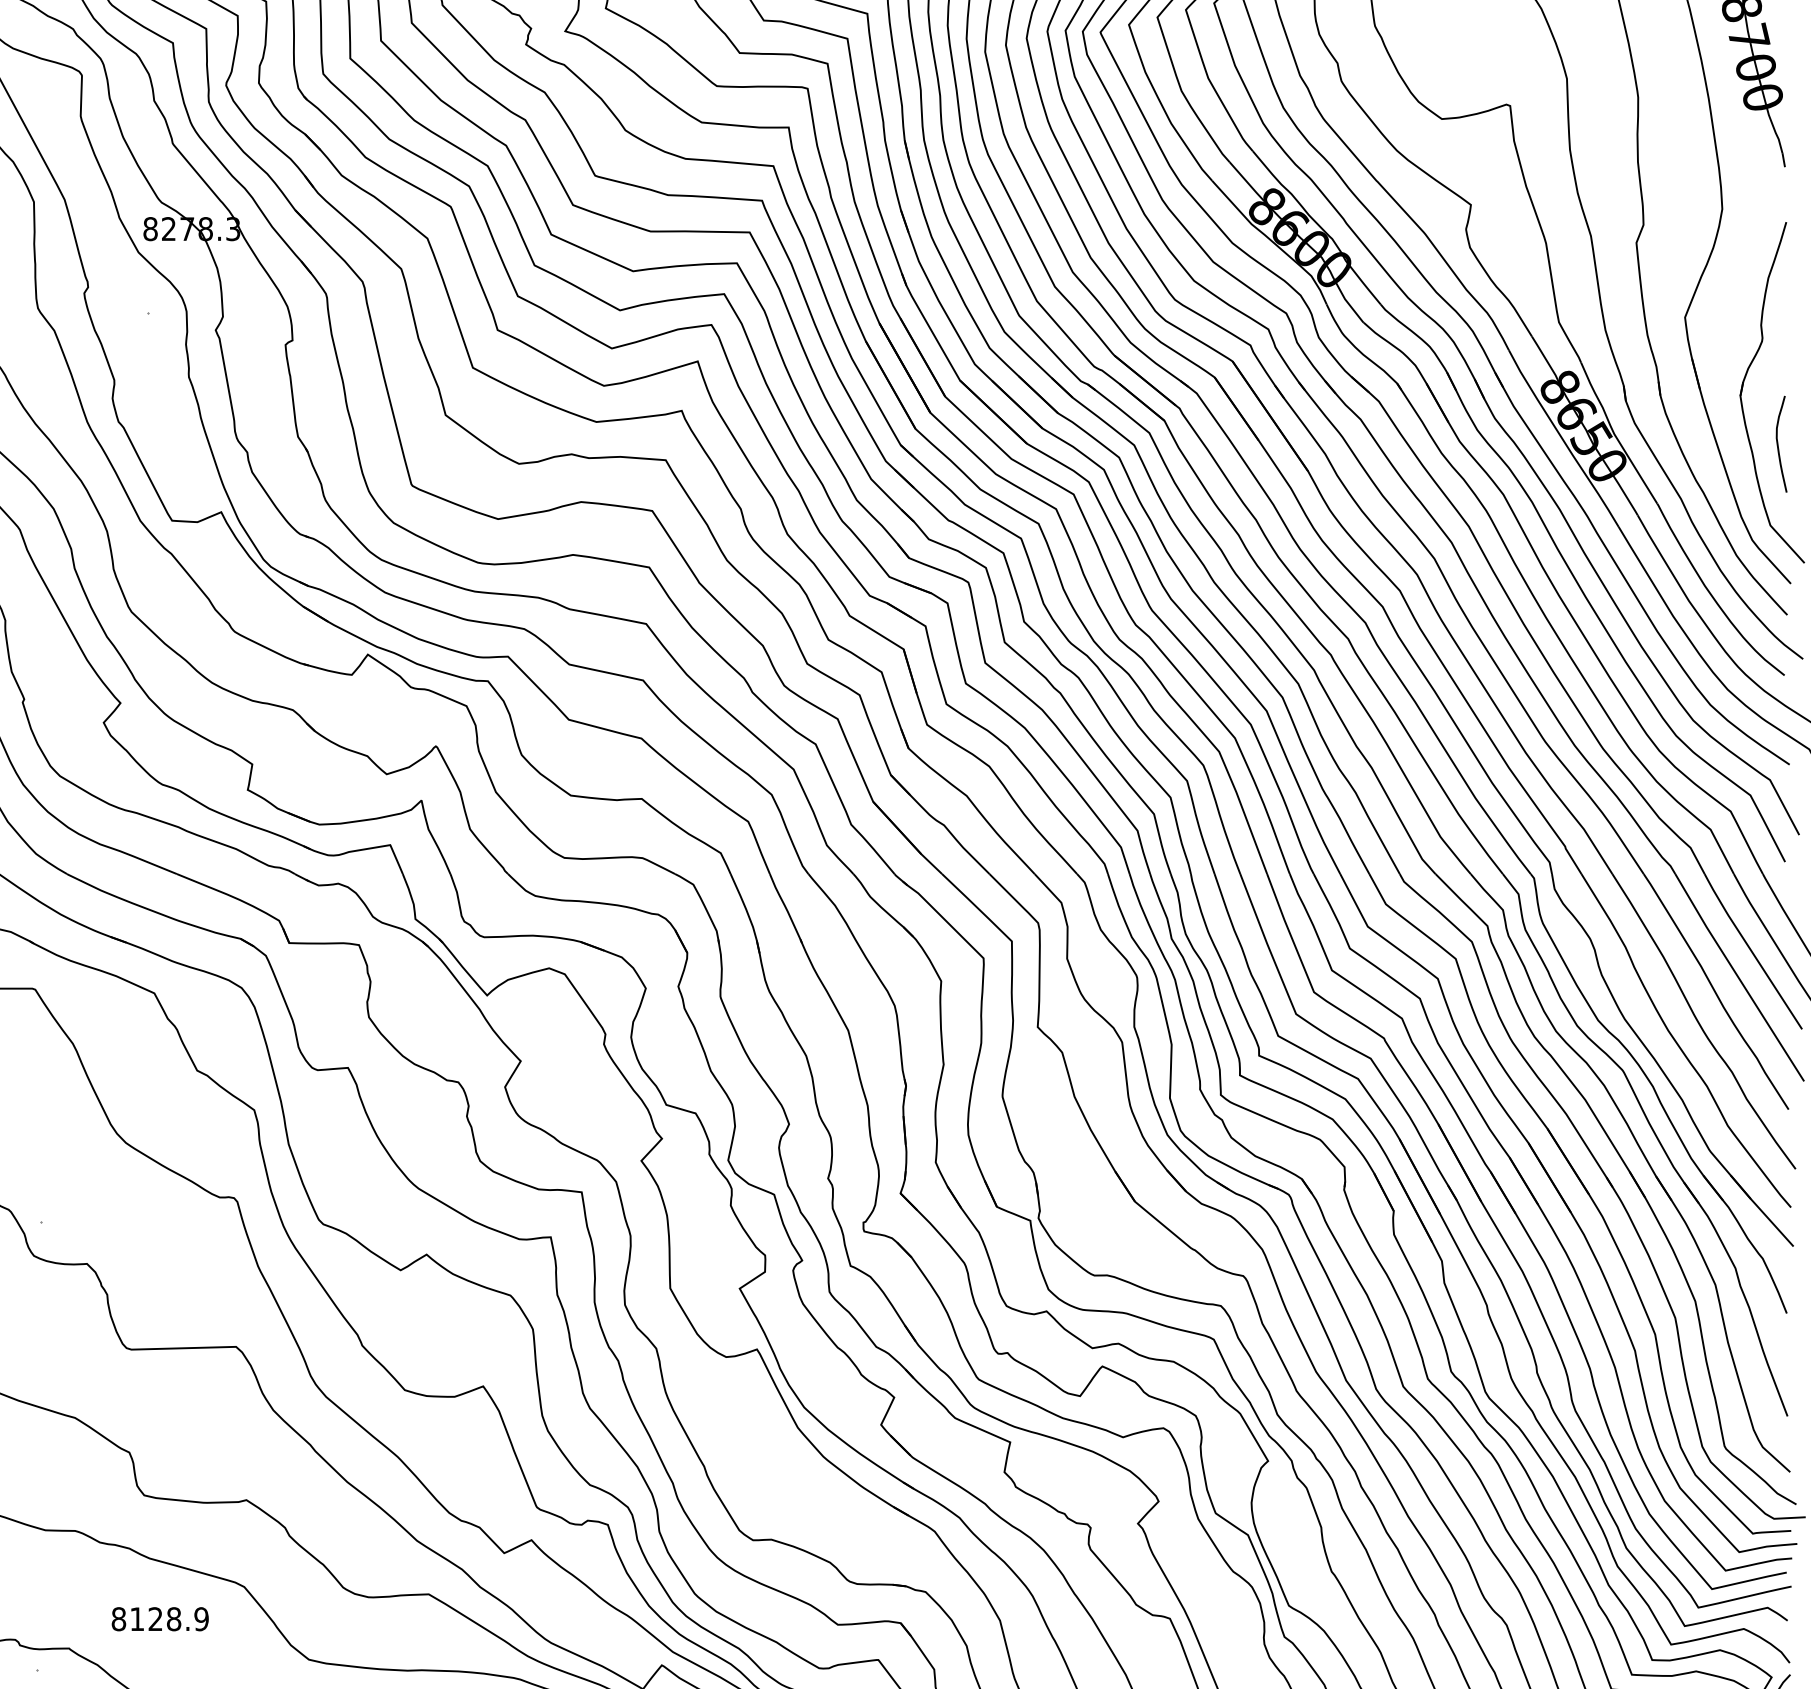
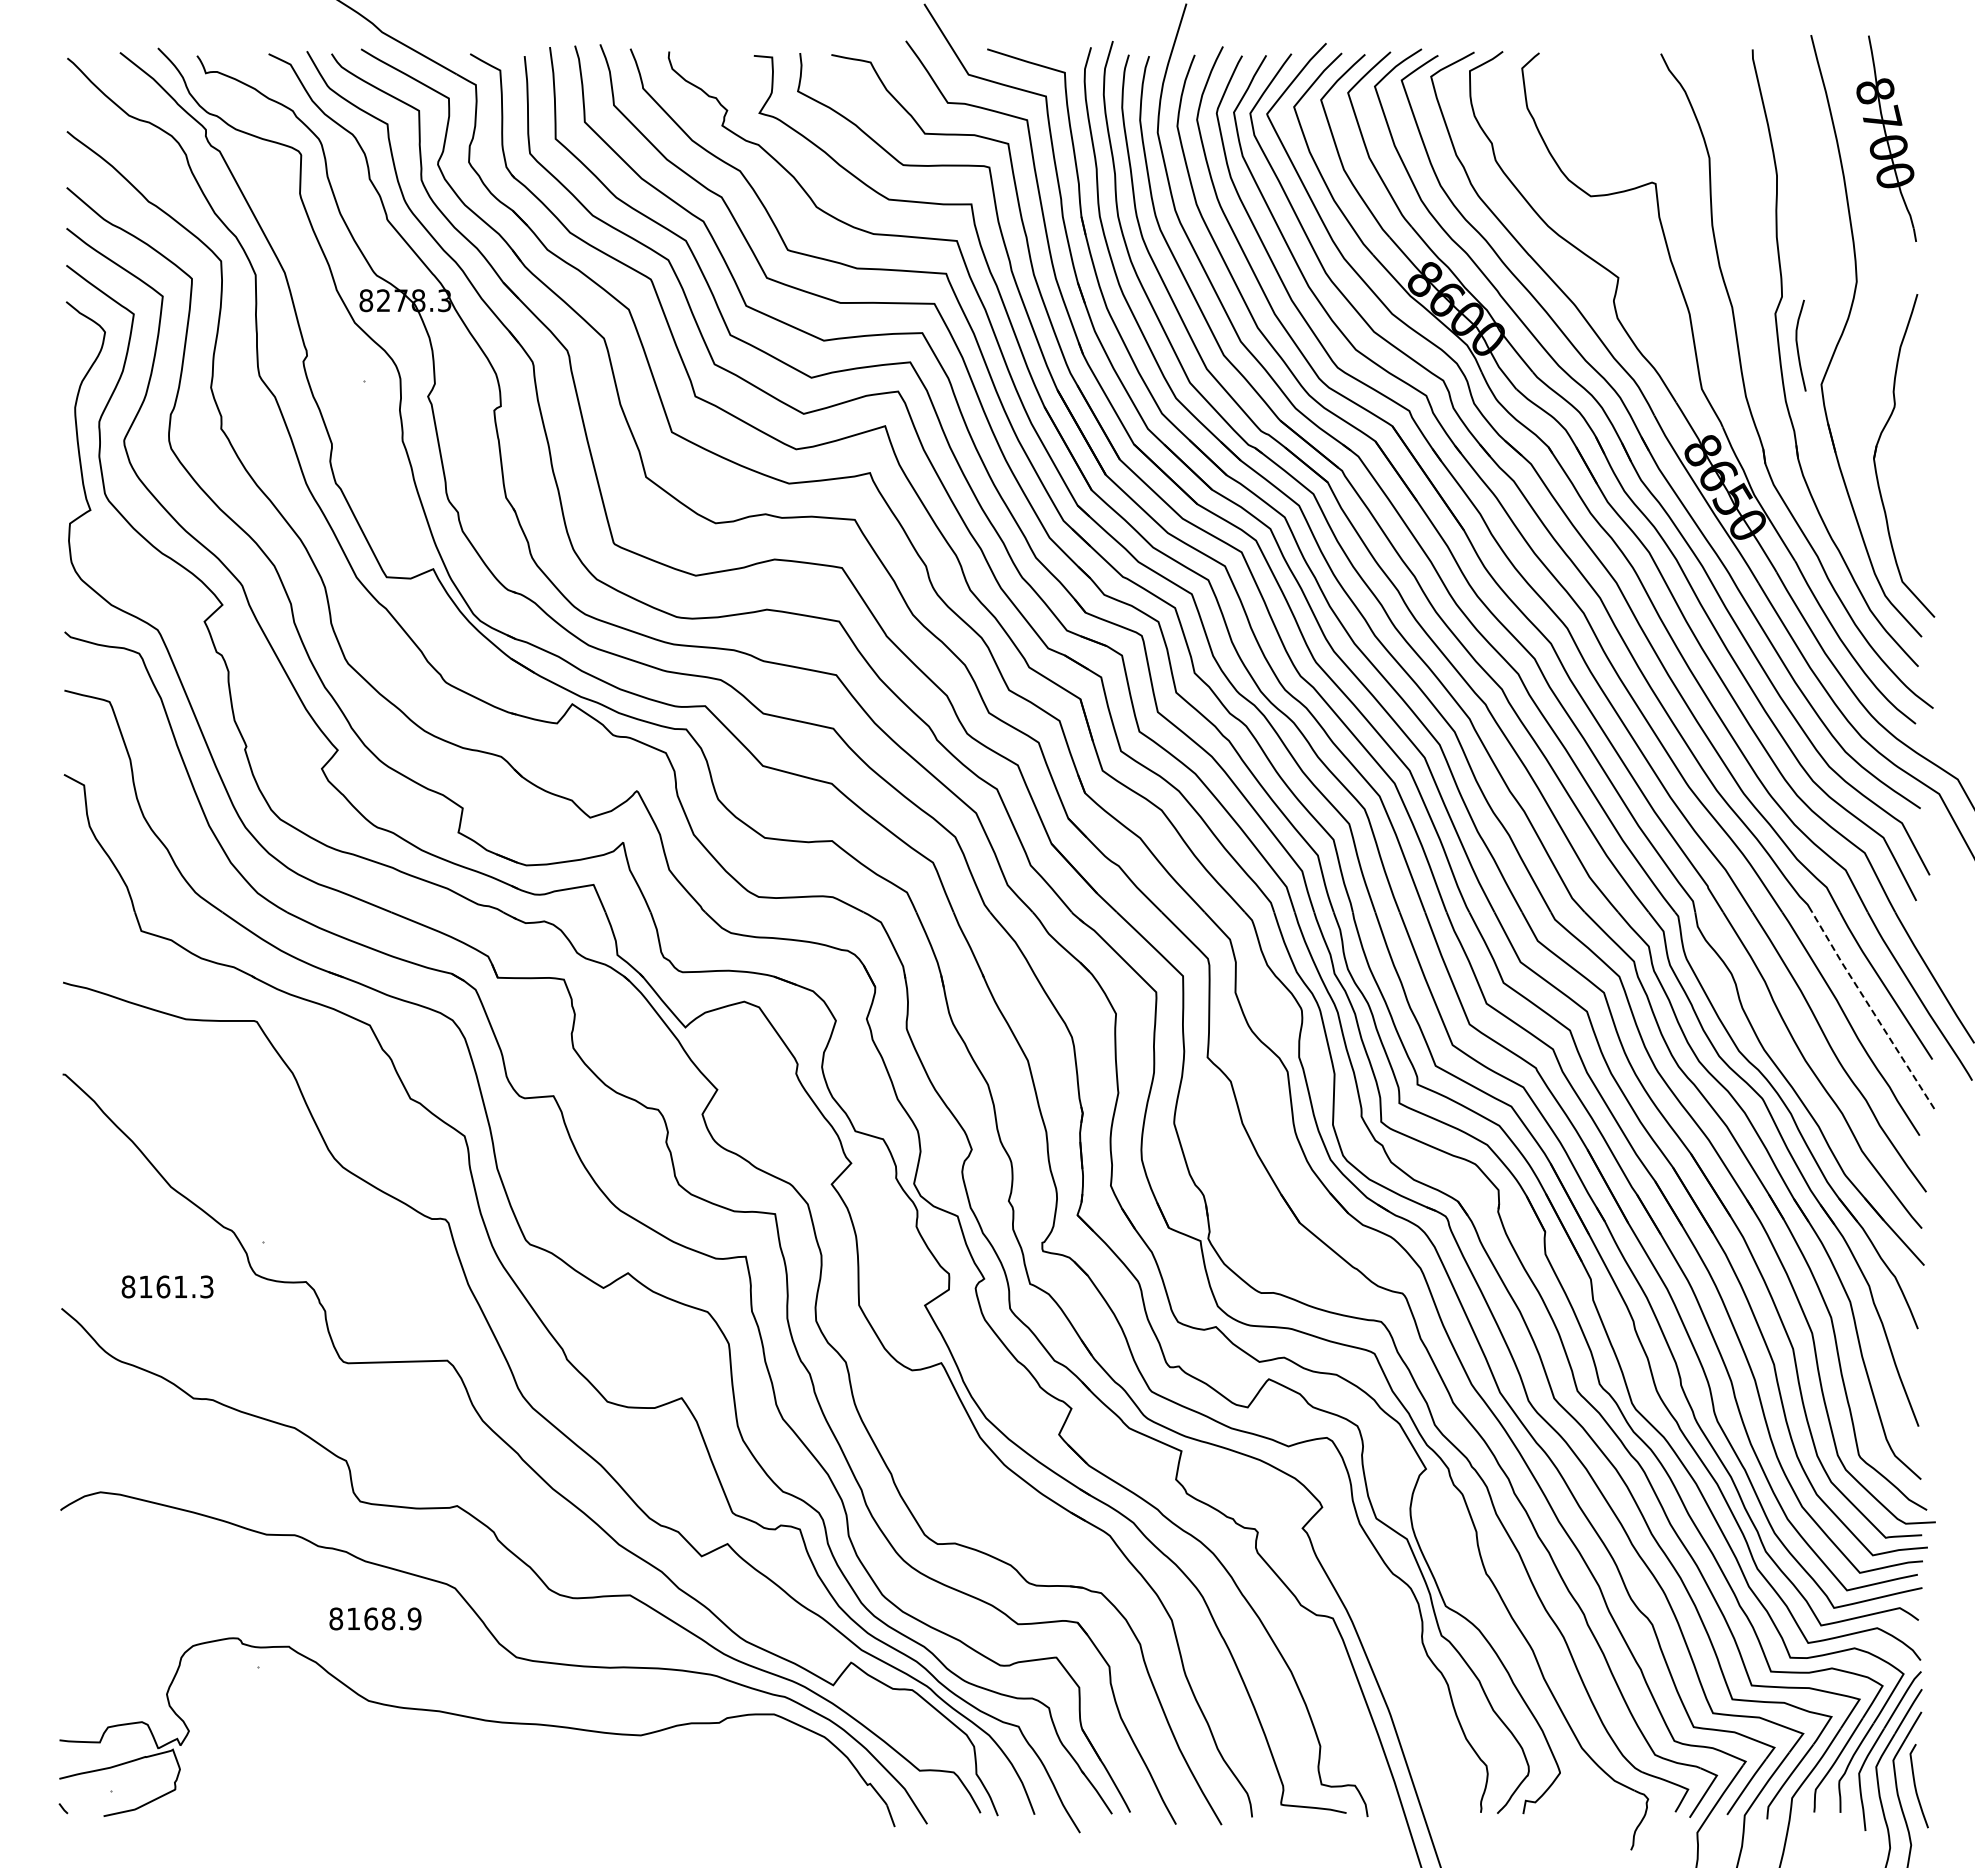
curve: (1778, 444) -> (1798, 345), moved
line: (1737, 977) -> (1871, 1010), solid -> dashed
text: (156, 1618) -> (371, 1618), 8128.9 -> 8168.9

